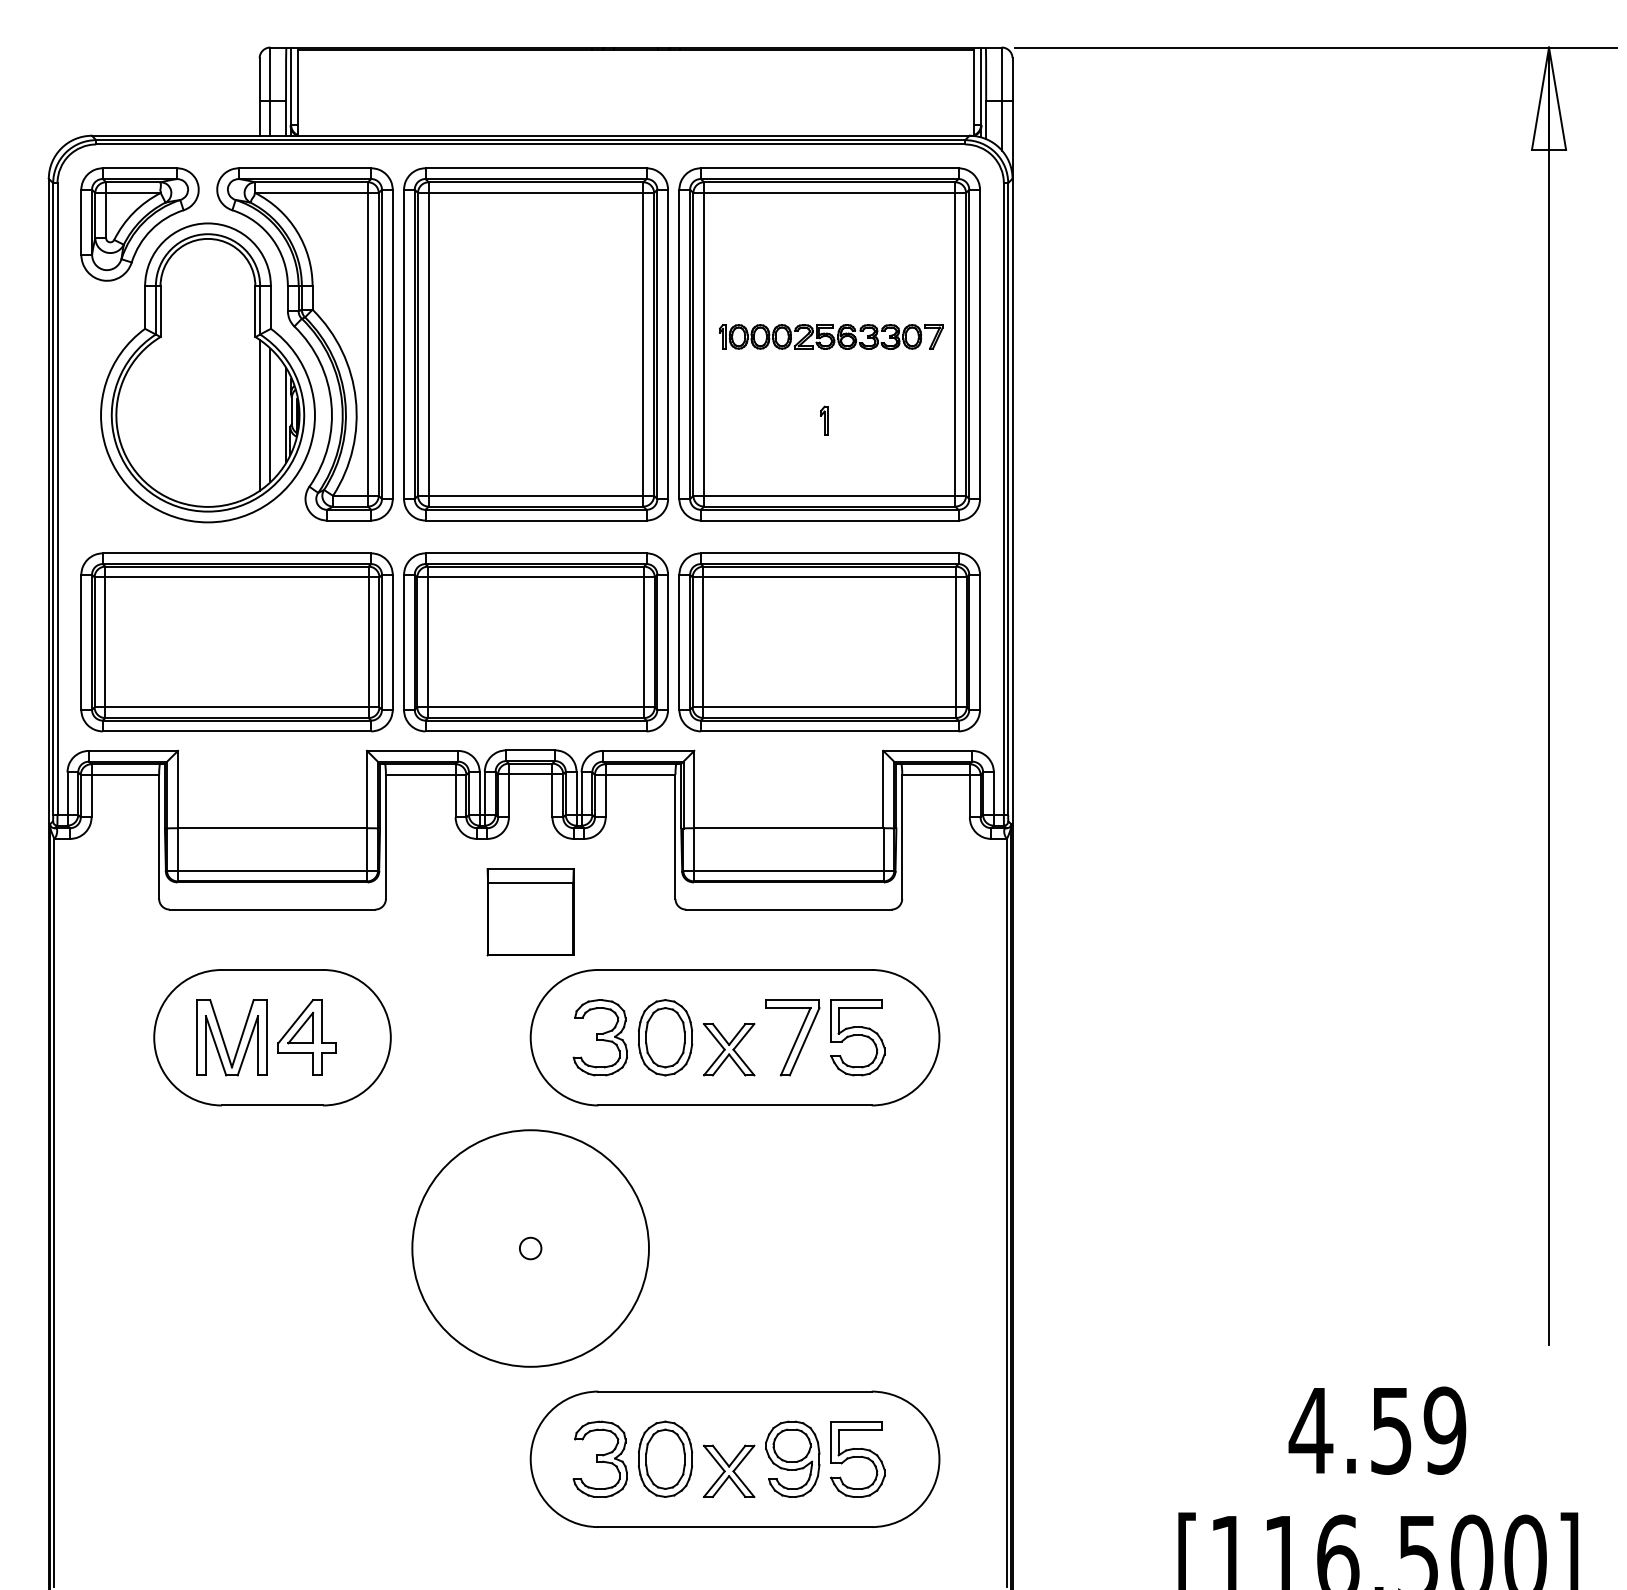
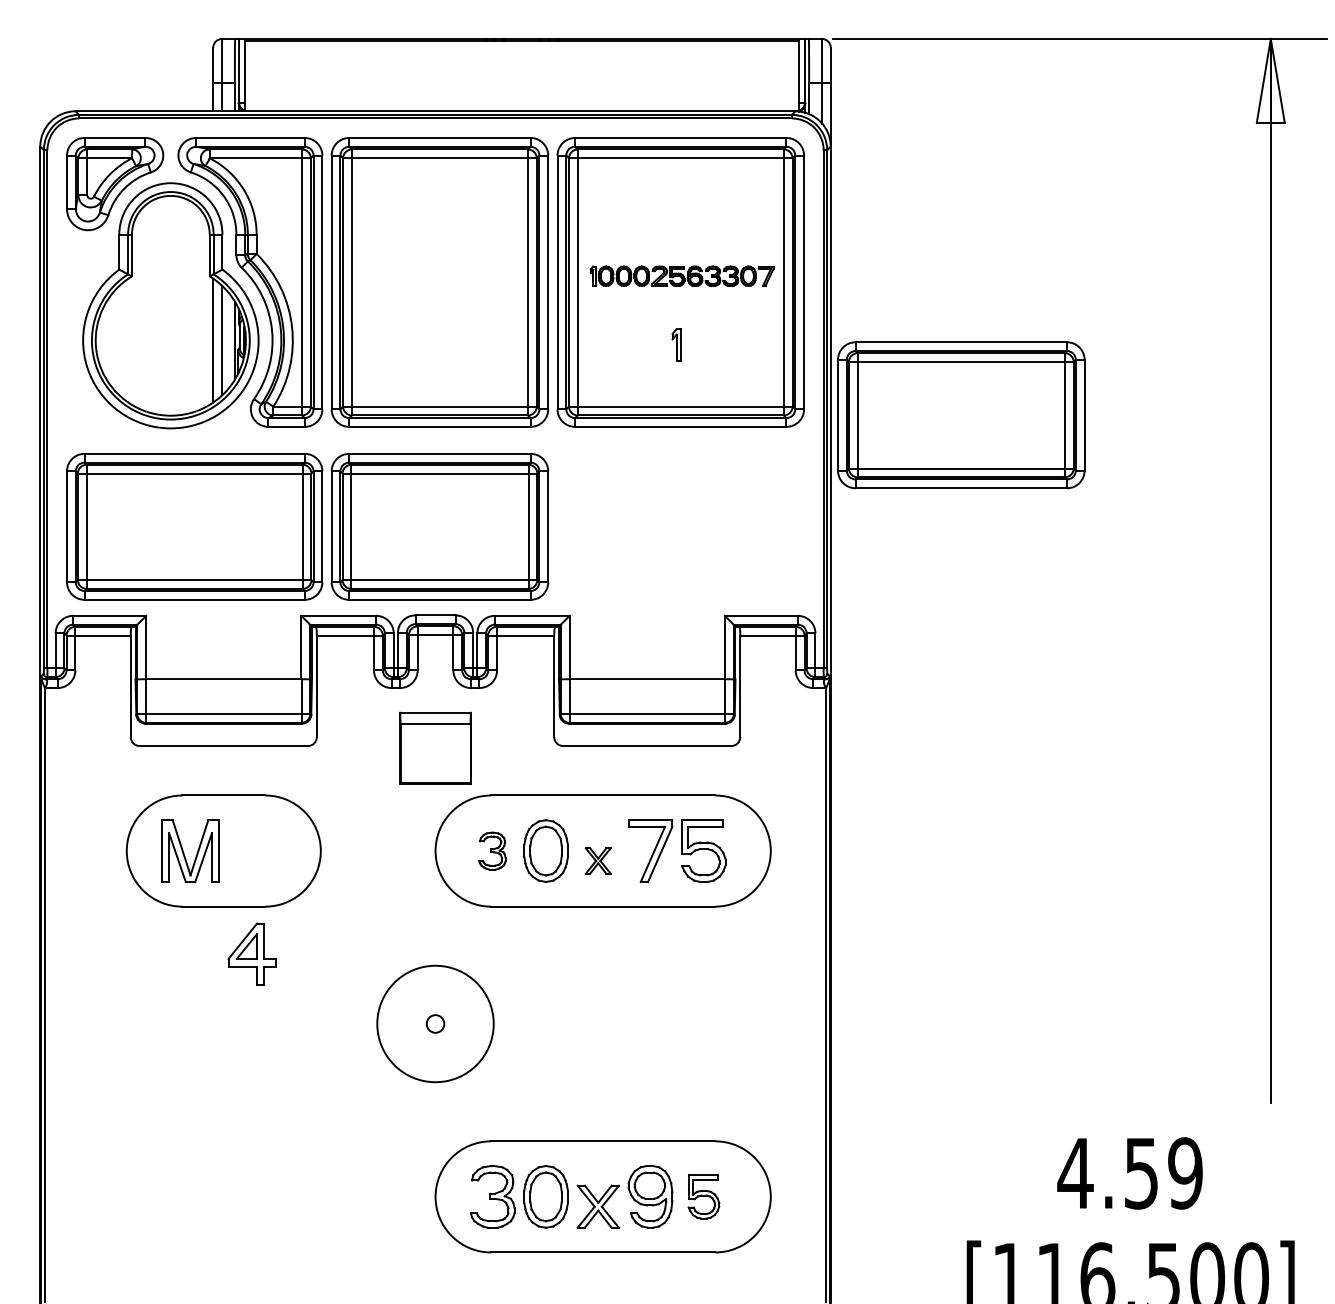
part: (824, 420) -> (676, 344), size x1.4
part: (829, 642) -> (961, 415), moved
part: (306, 1037) -> (251, 954), moved
part: (599, 1037) -> (491, 850), size x0.6
part: (728, 1049) -> (597, 860), size x0.6
circle: (530, 1248) -> (435, 1023), size x0.6
part: (857, 1459) -> (703, 1197), size x0.7

